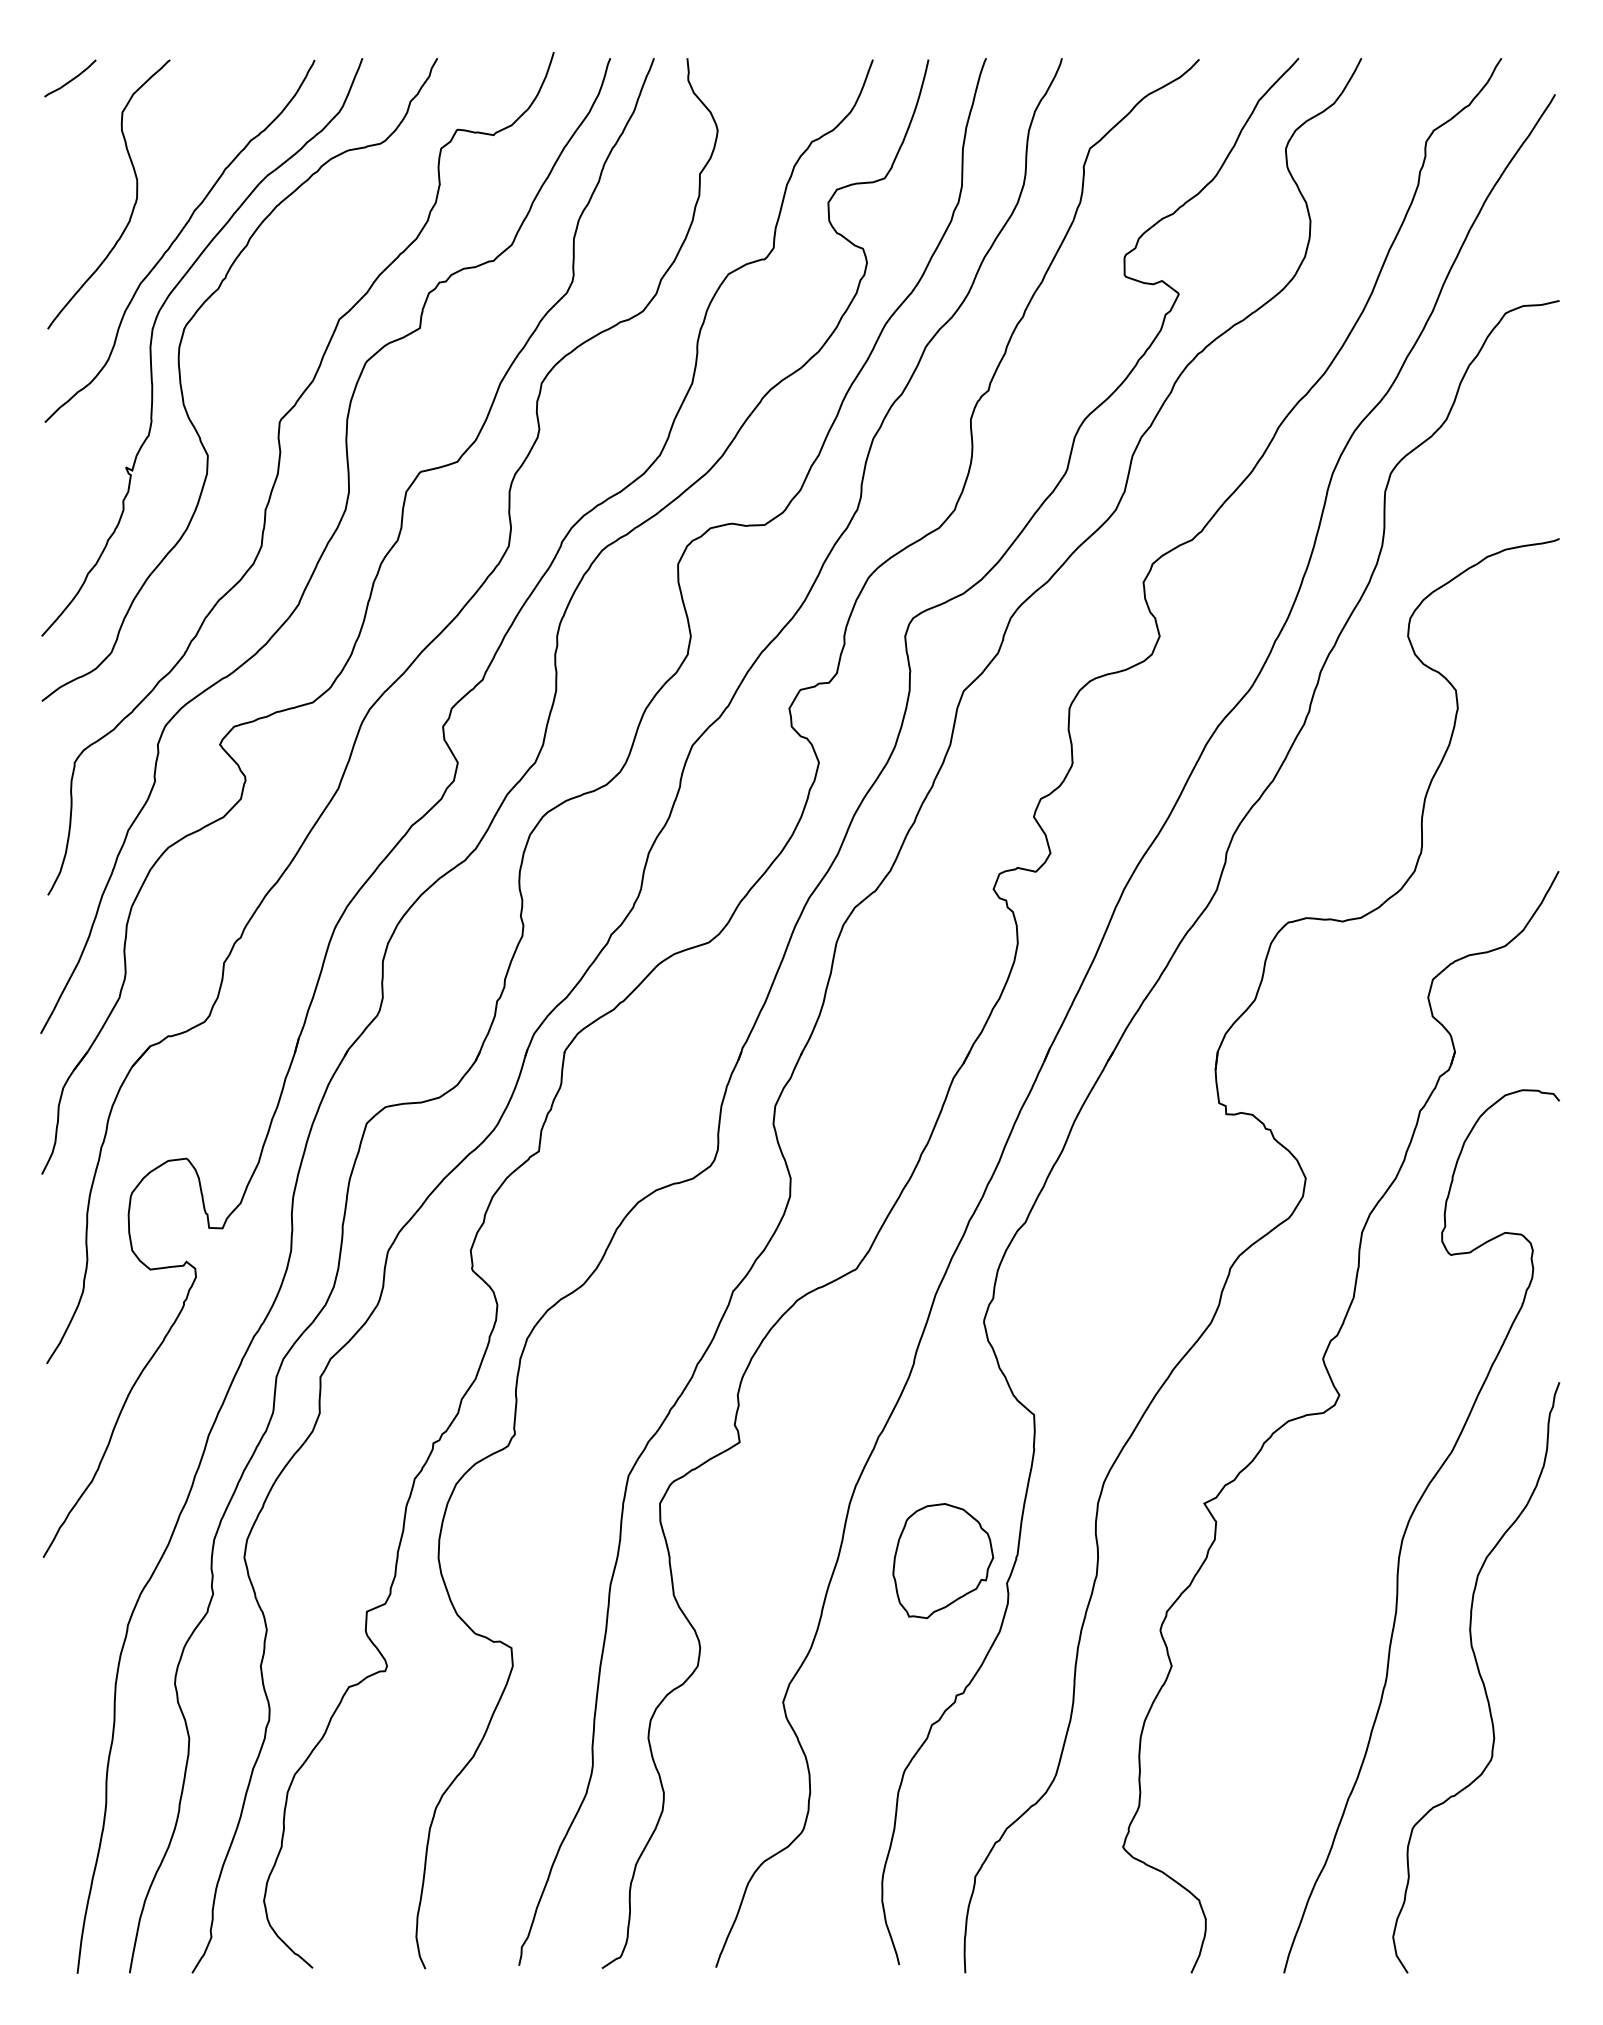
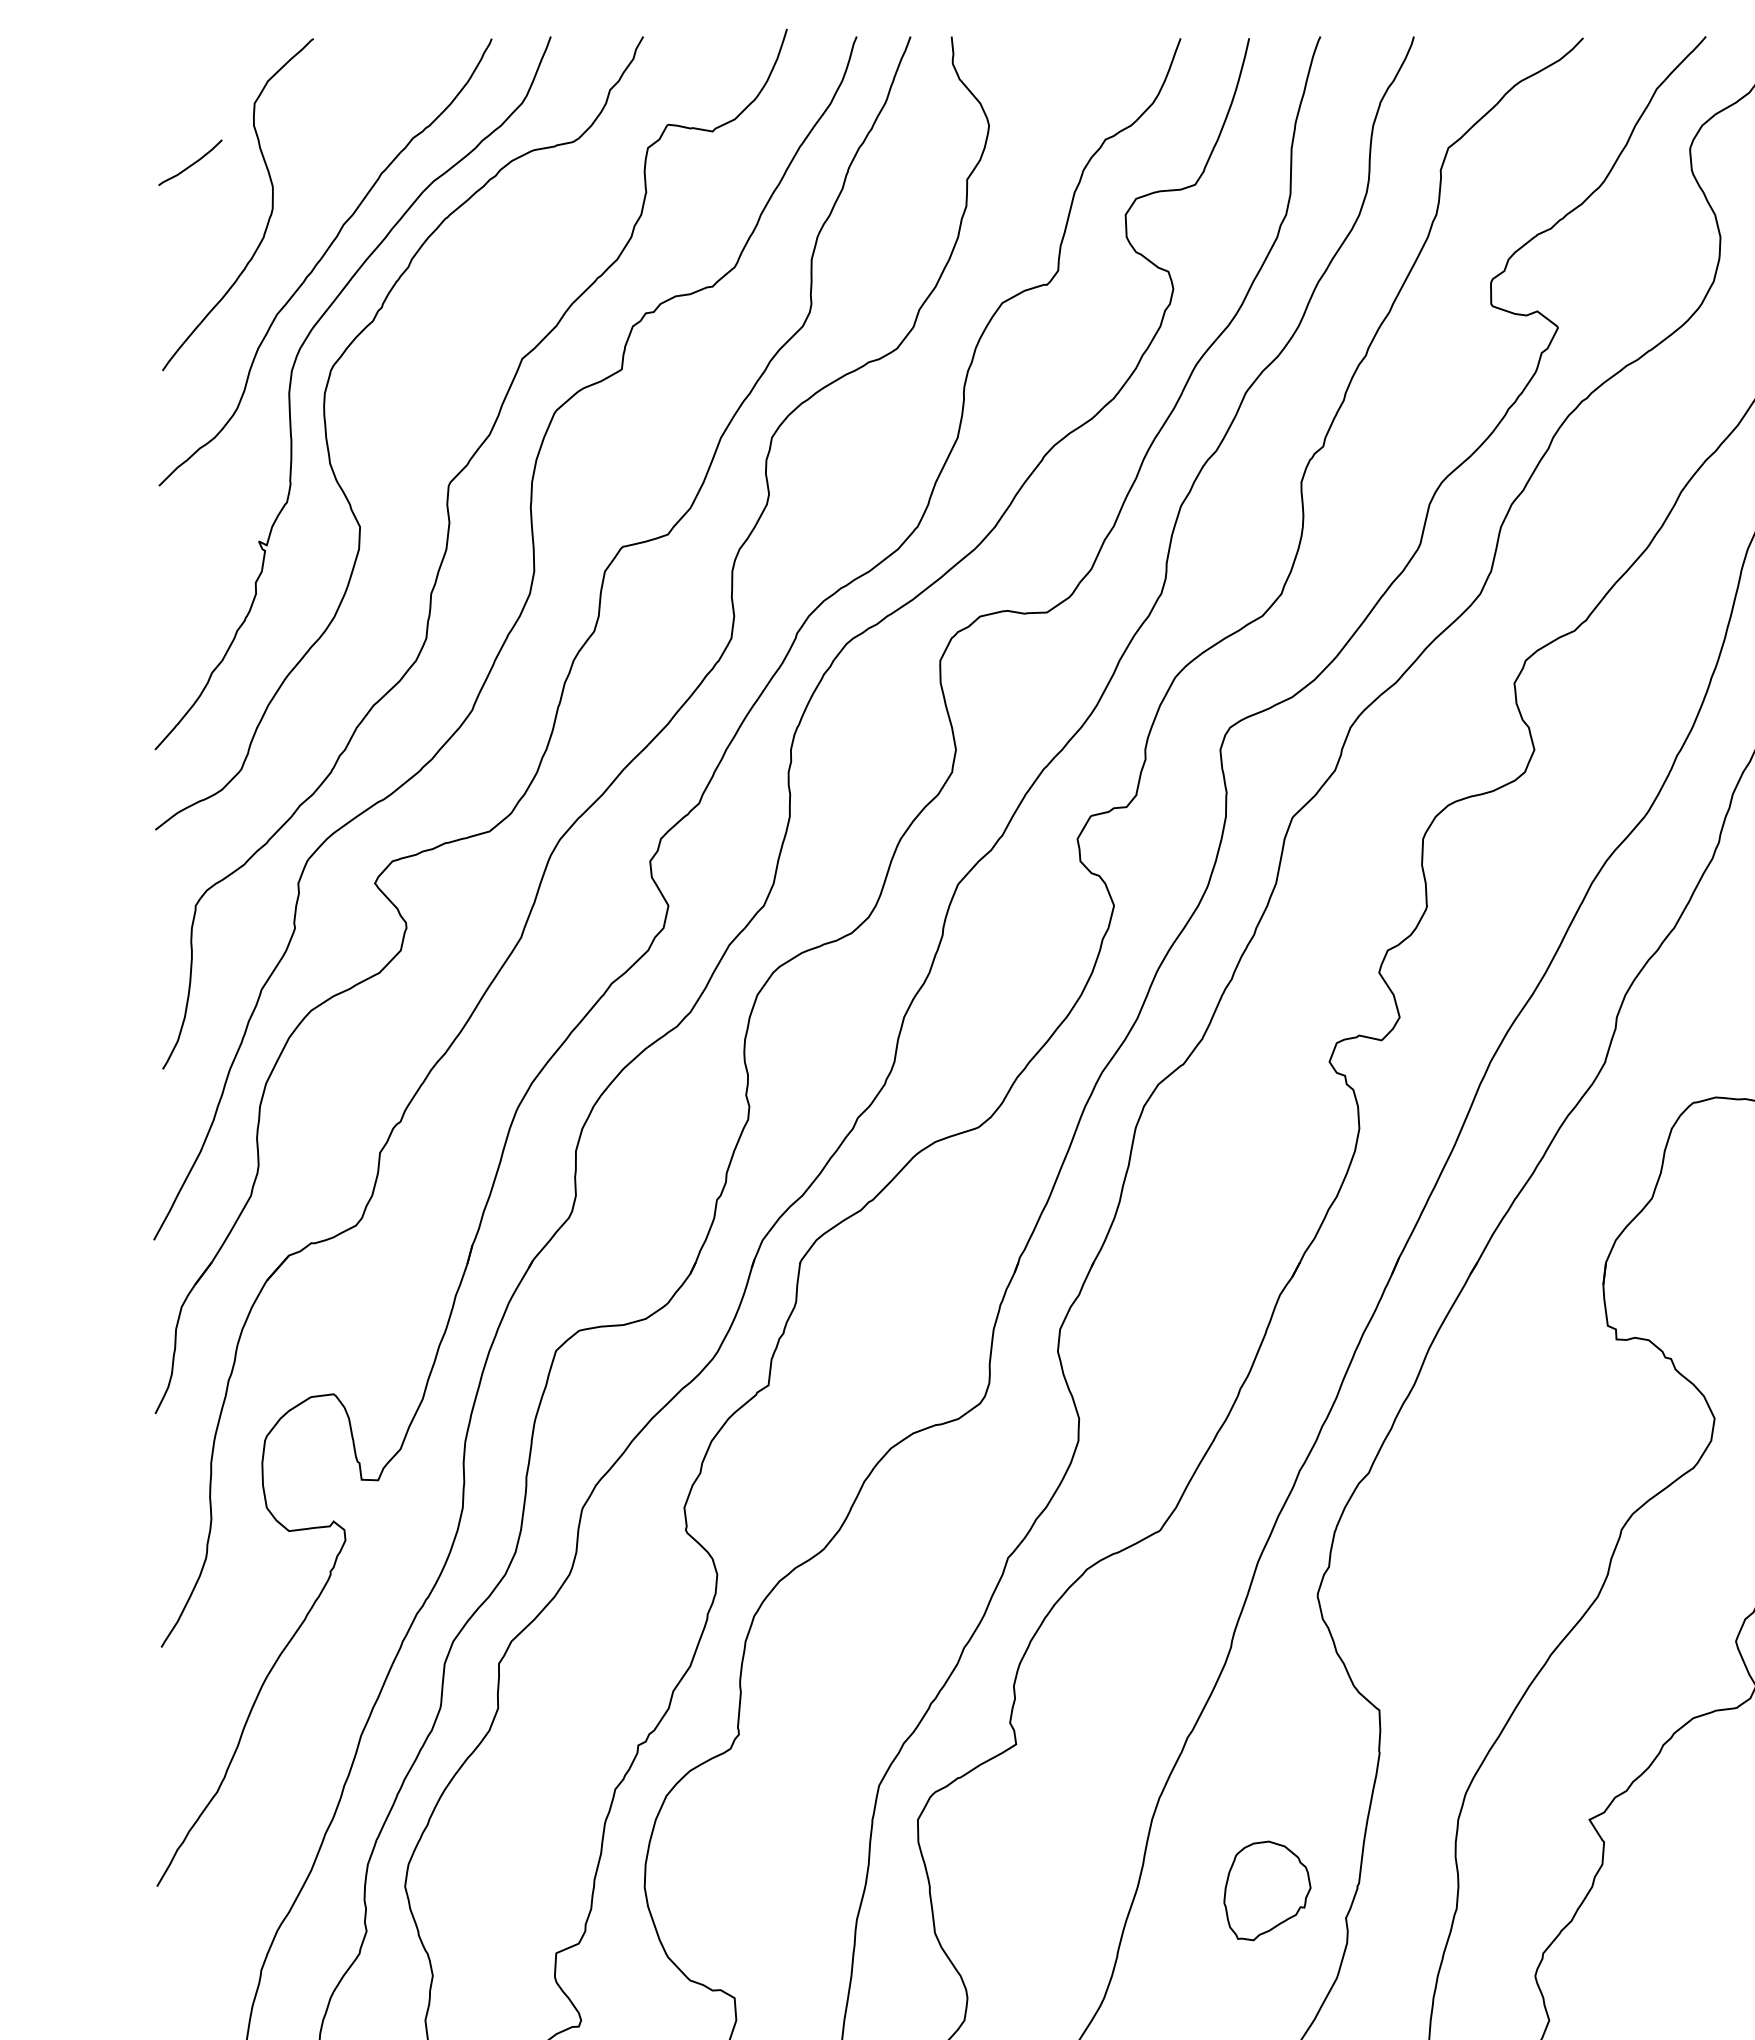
curve: (70, 79) -> (190, 163), moved
part: (943, 1561) -> (1267, 1891), size x0.7

